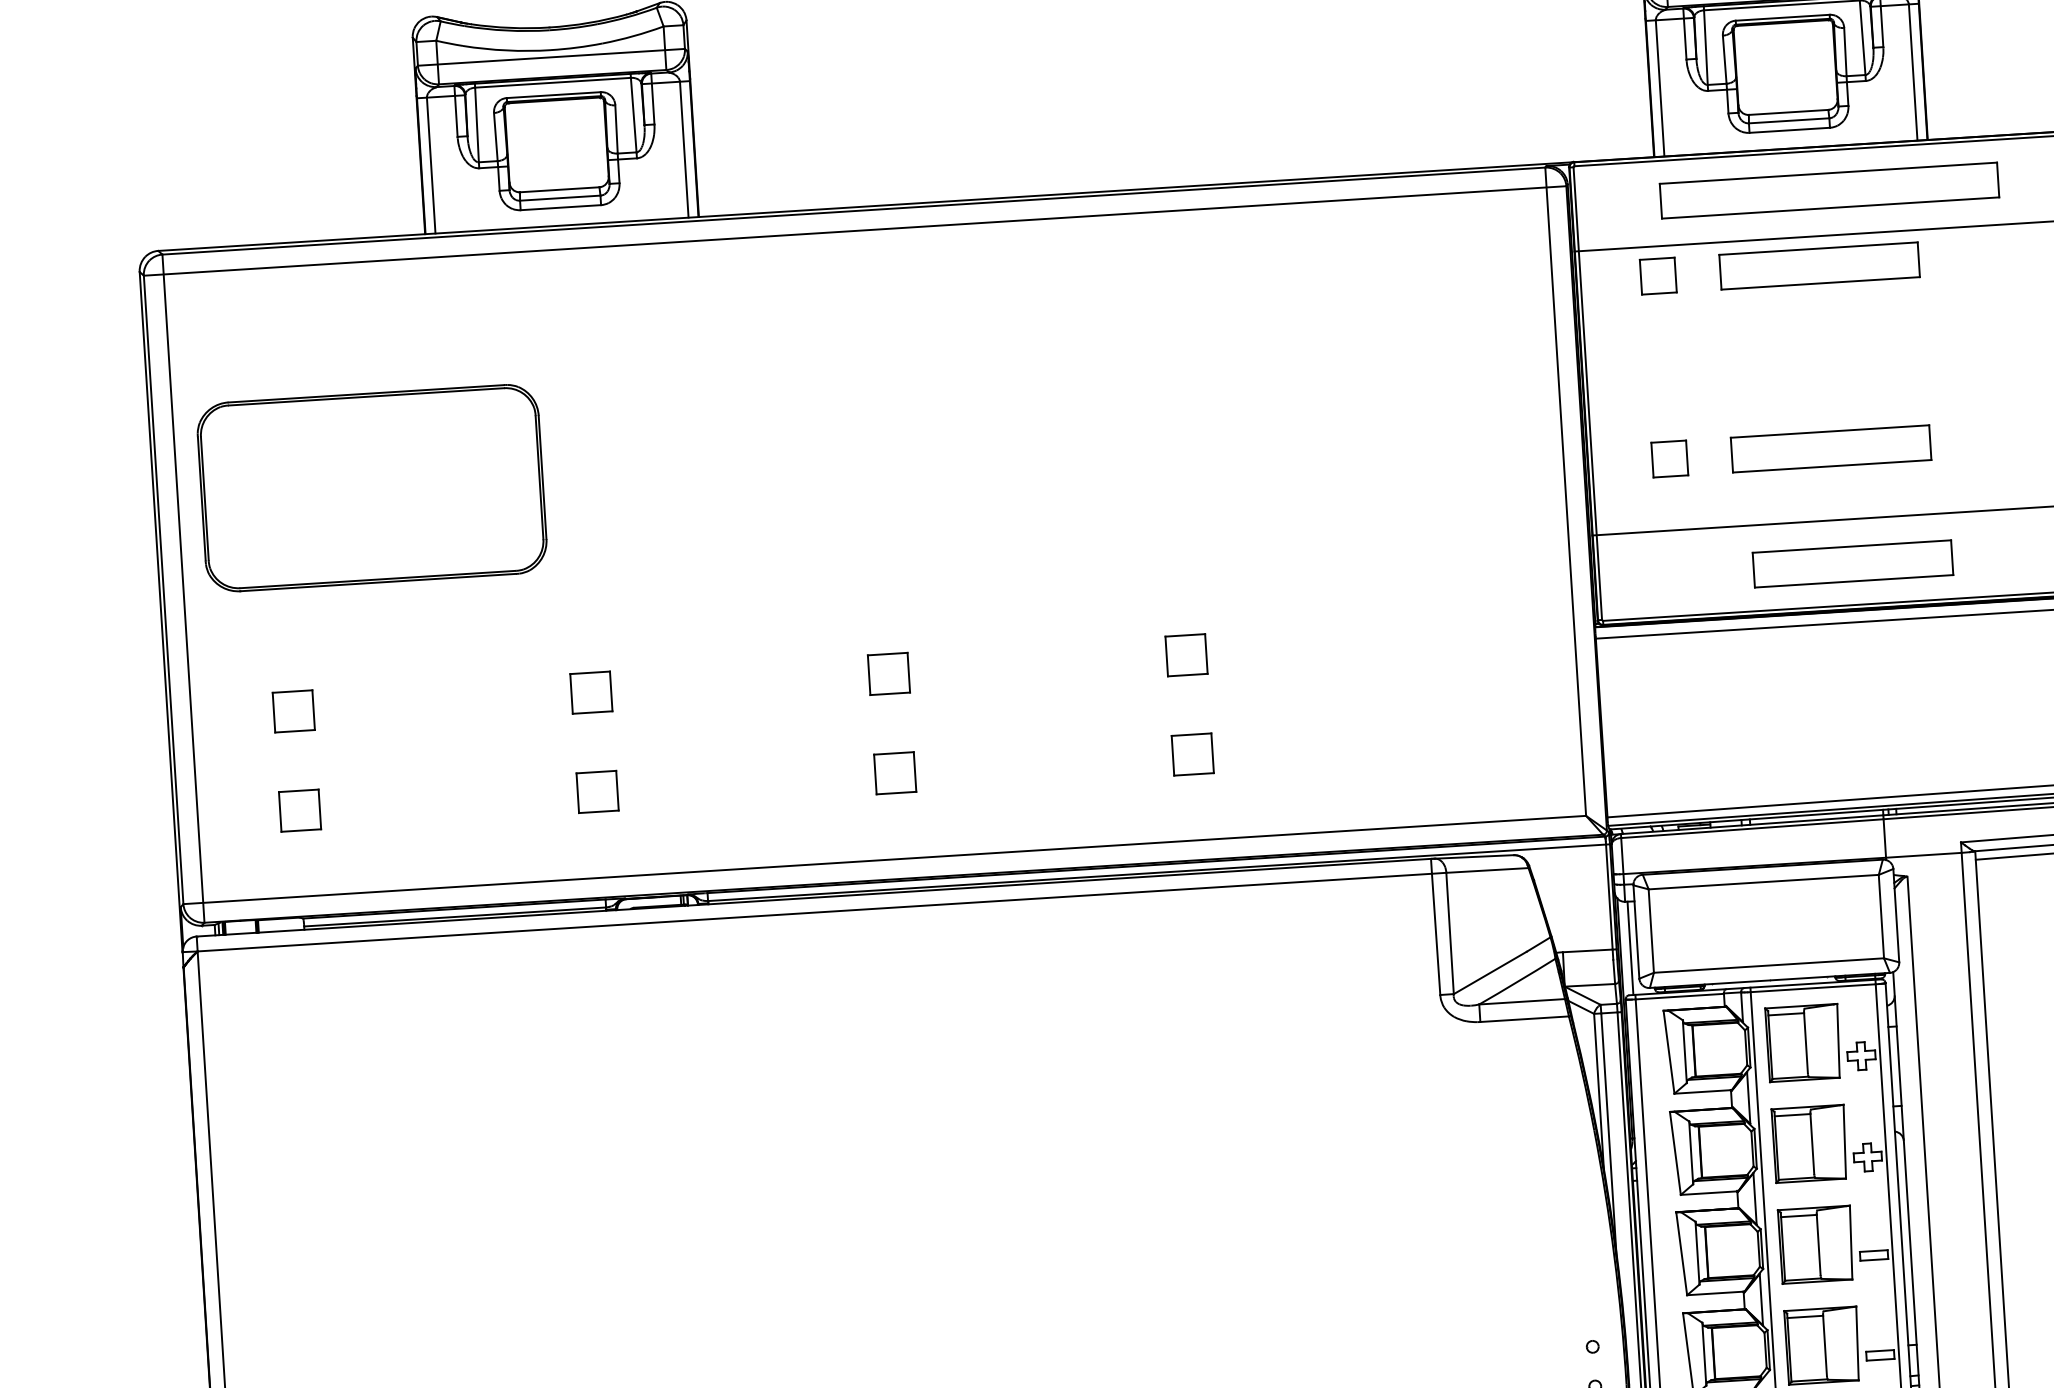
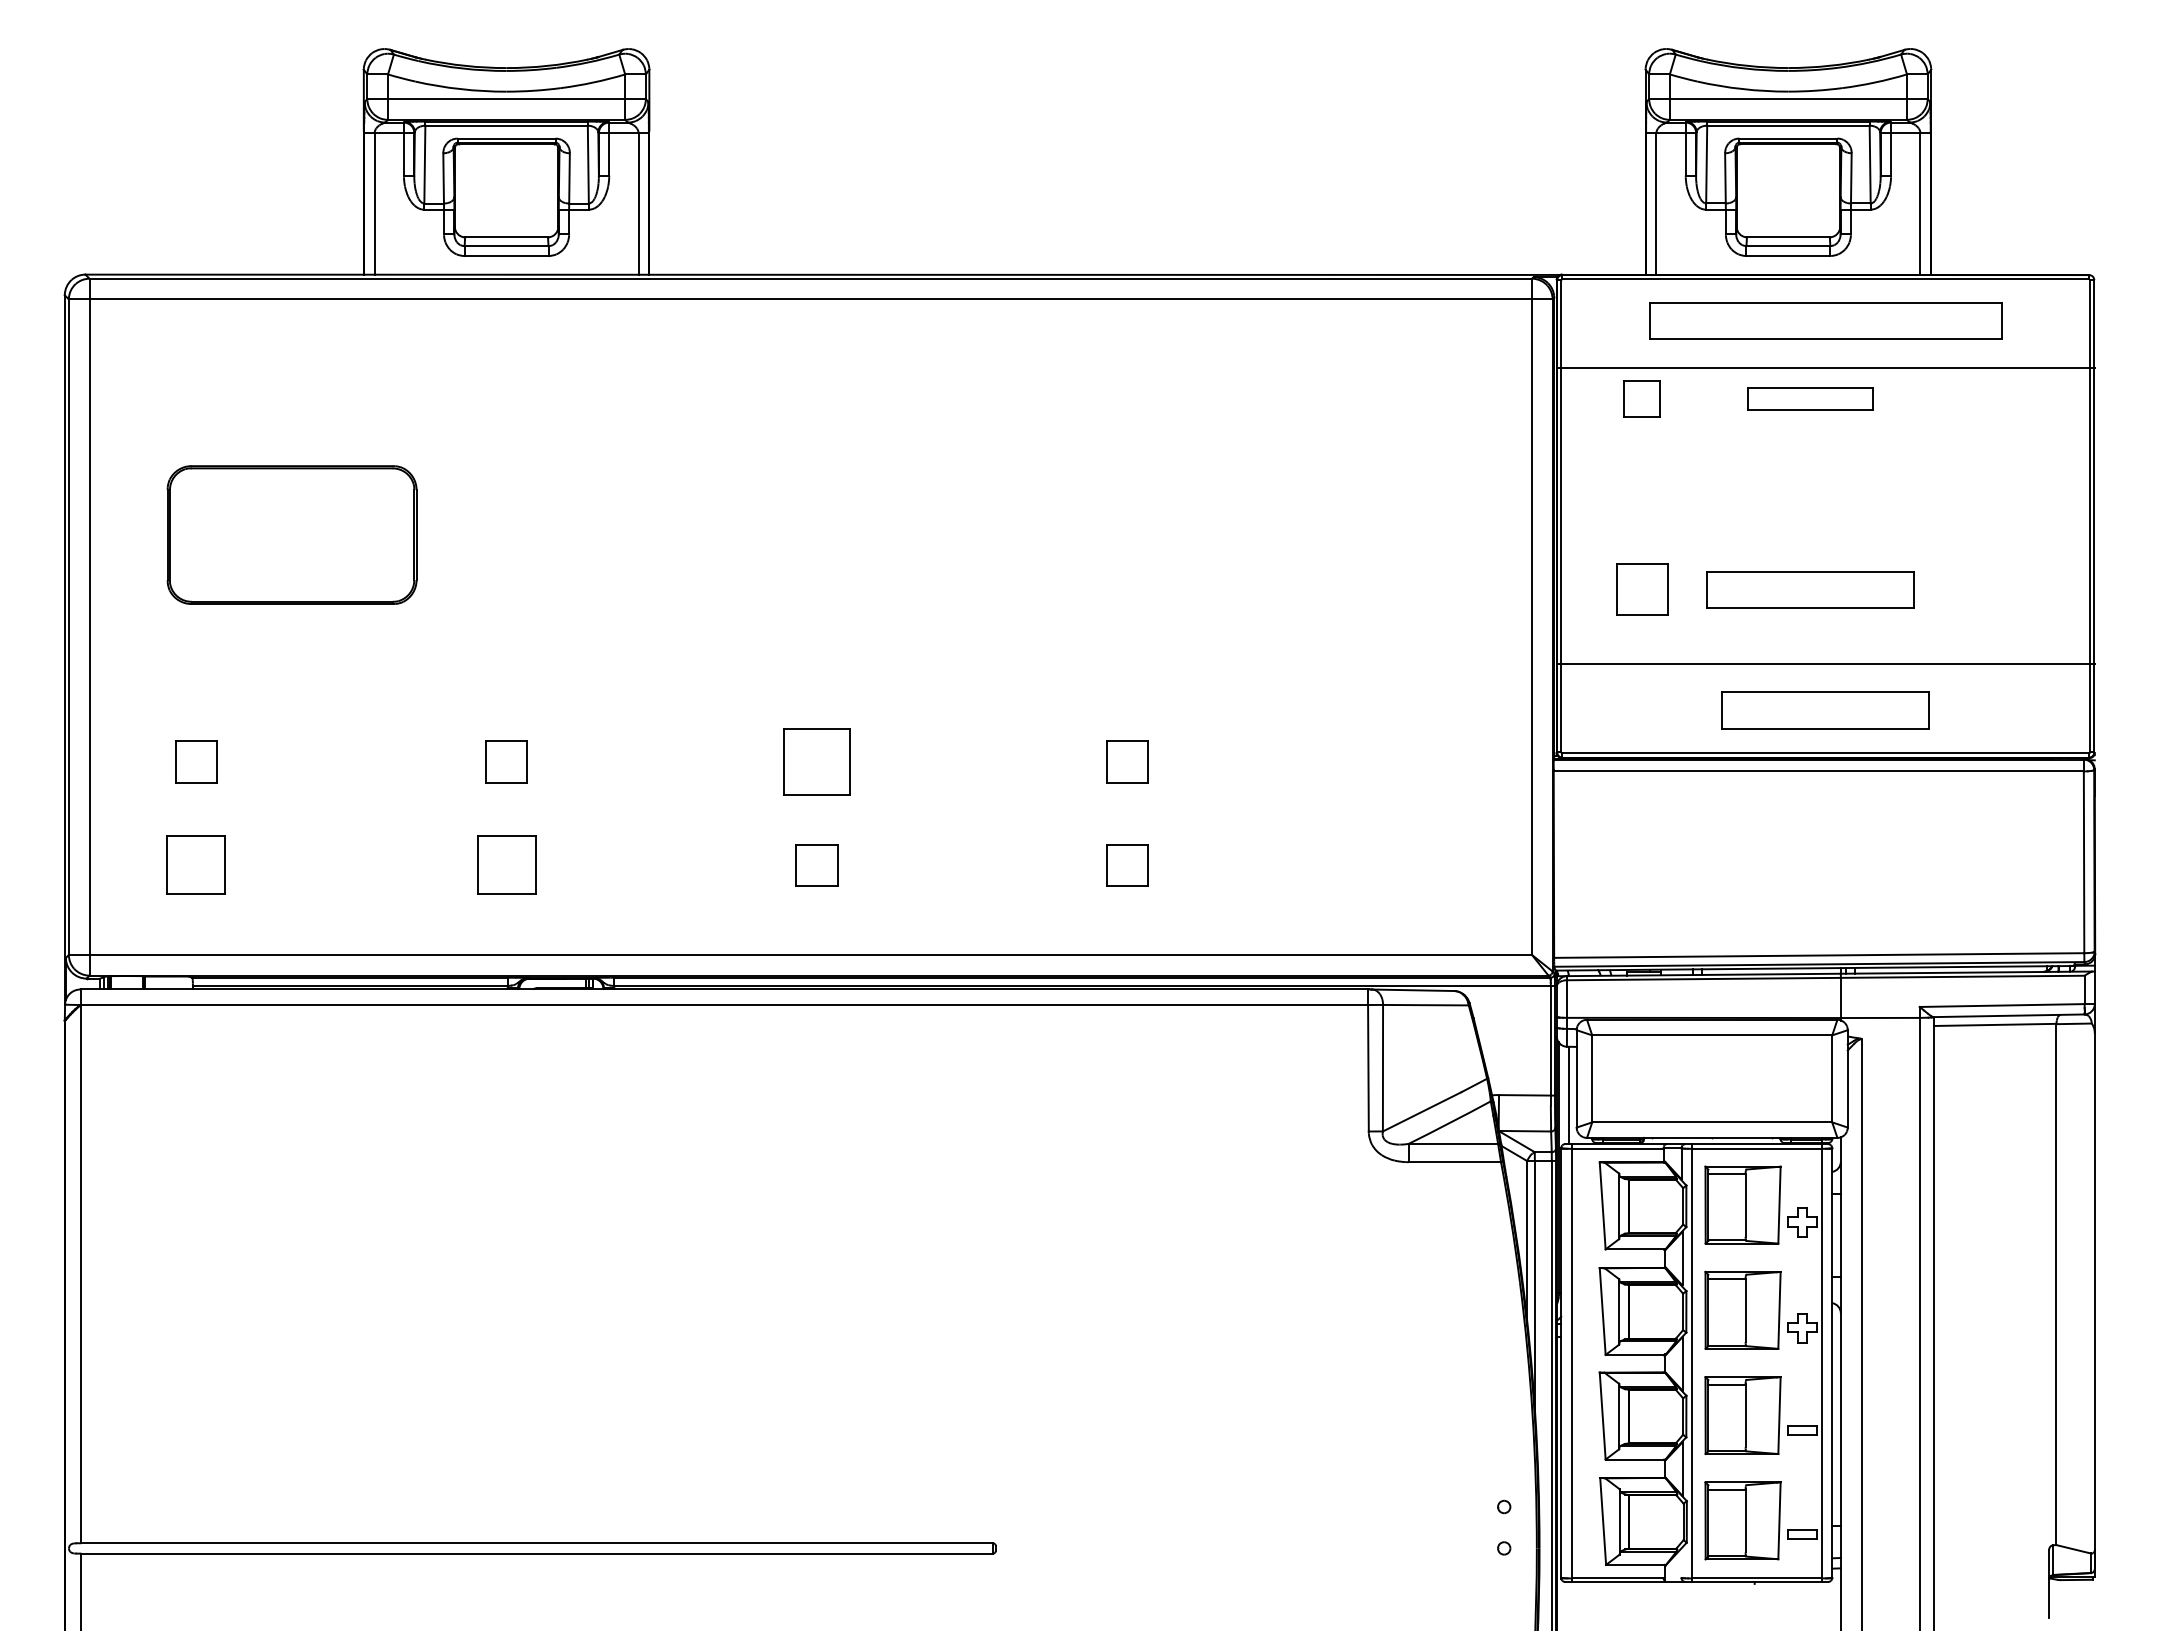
part: (1819, 265) -> (1810, 398), size x0.6
part: (1669, 458) -> (1641, 589), size x1.4
part: (371, 487) -> (291, 534), size x0.7
part: (888, 673) -> (816, 761), size x1.6
part: (597, 792) -> (506, 865), size x1.4
part: (300, 810) -> (196, 865), size x1.4

